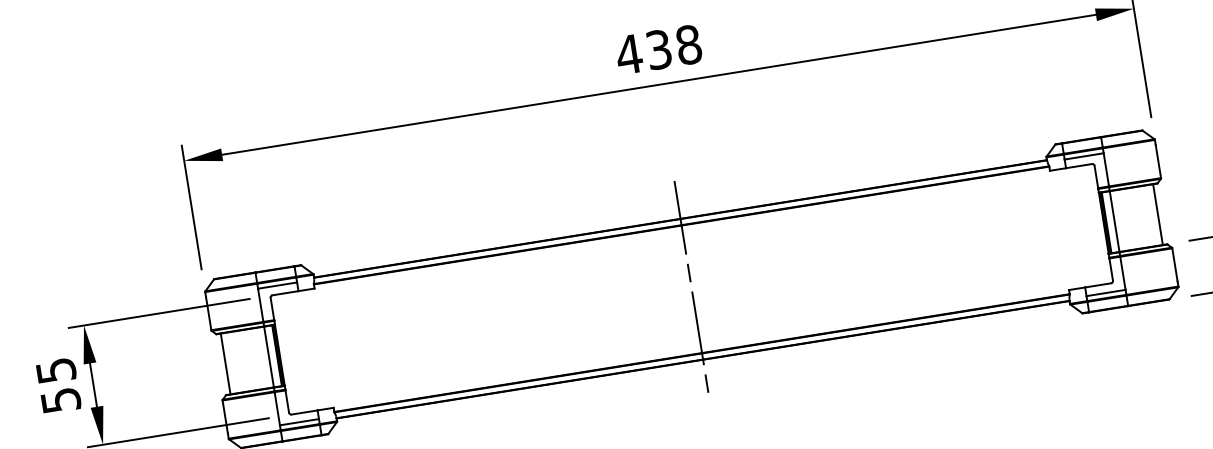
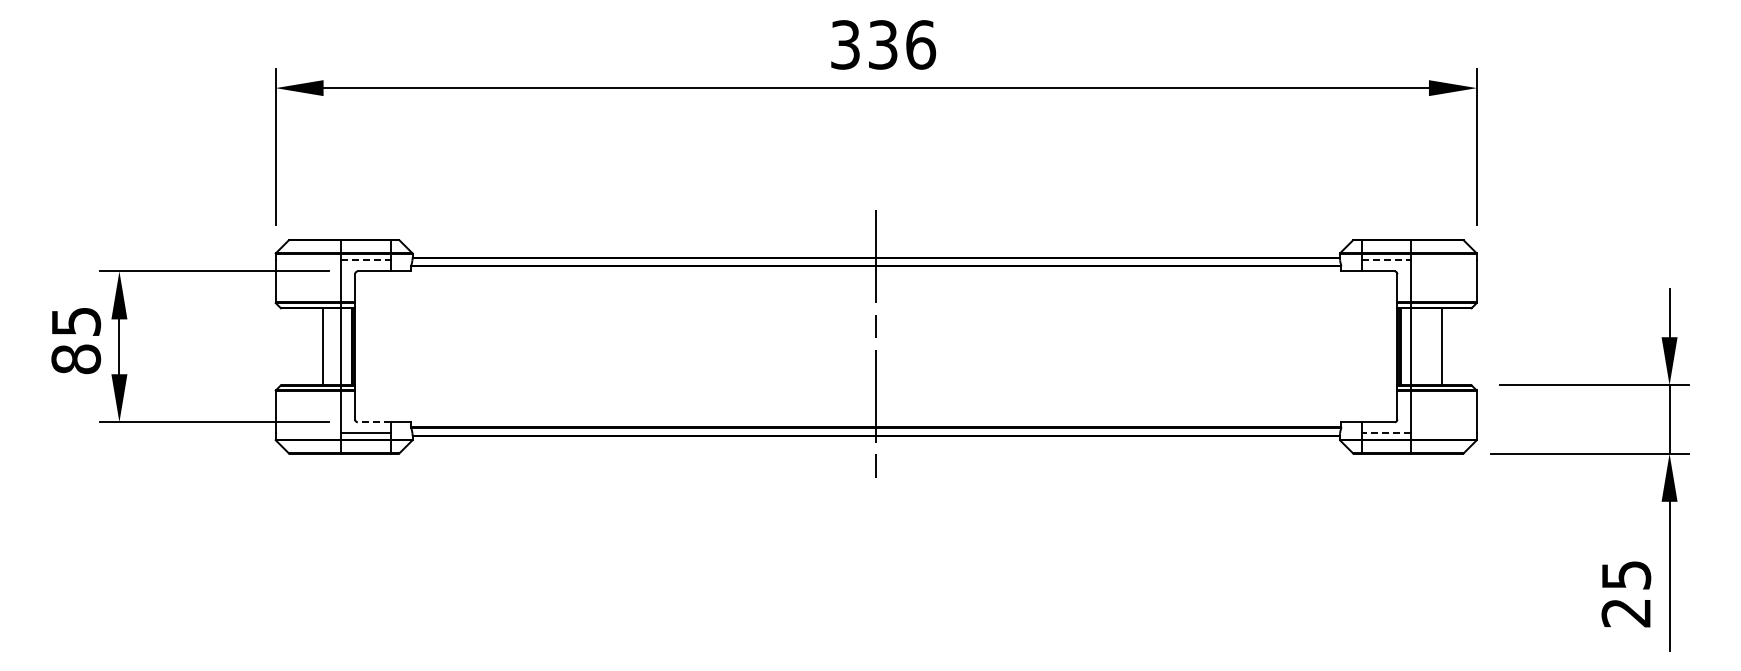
text: (658, 49) -> (882, 44), 438 -> 336
line: (1084, 156) -> (1386, 260), solid -> dashed
line: (1157, 214) -> (1441, 346), moved
line: (277, 285) -> (366, 260), solid -> dashed
line: (1106, 293) -> (1386, 433), solid -> dashed
line: (225, 363) -> (322, 346), moved
text: (61, 400) -> (76, 359), 55 -> 85
line: (303, 412) -> (373, 422), solid -> dashed

